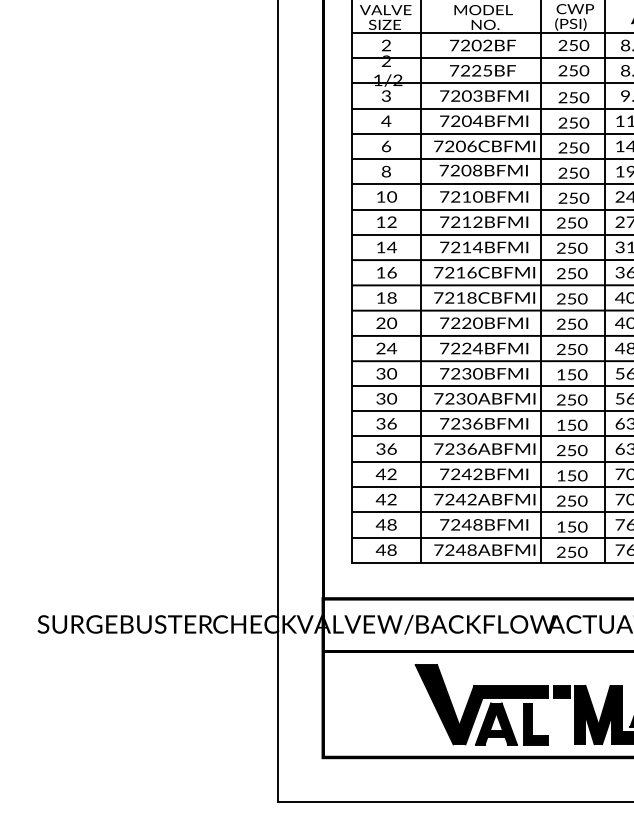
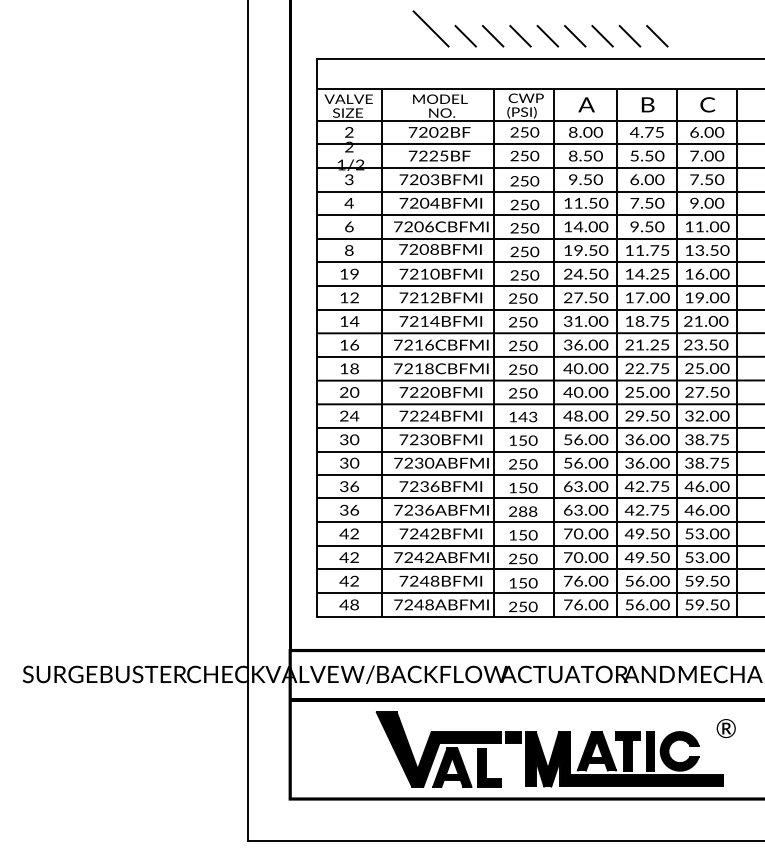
text: (391, 197) -> (354, 274), 10 -> 19
text: (572, 348) -> (523, 416), 250 -> 143
text: (577, 450) -> (528, 511), 250 -> 288
text: (391, 525) -> (354, 581), 48 -> 42

